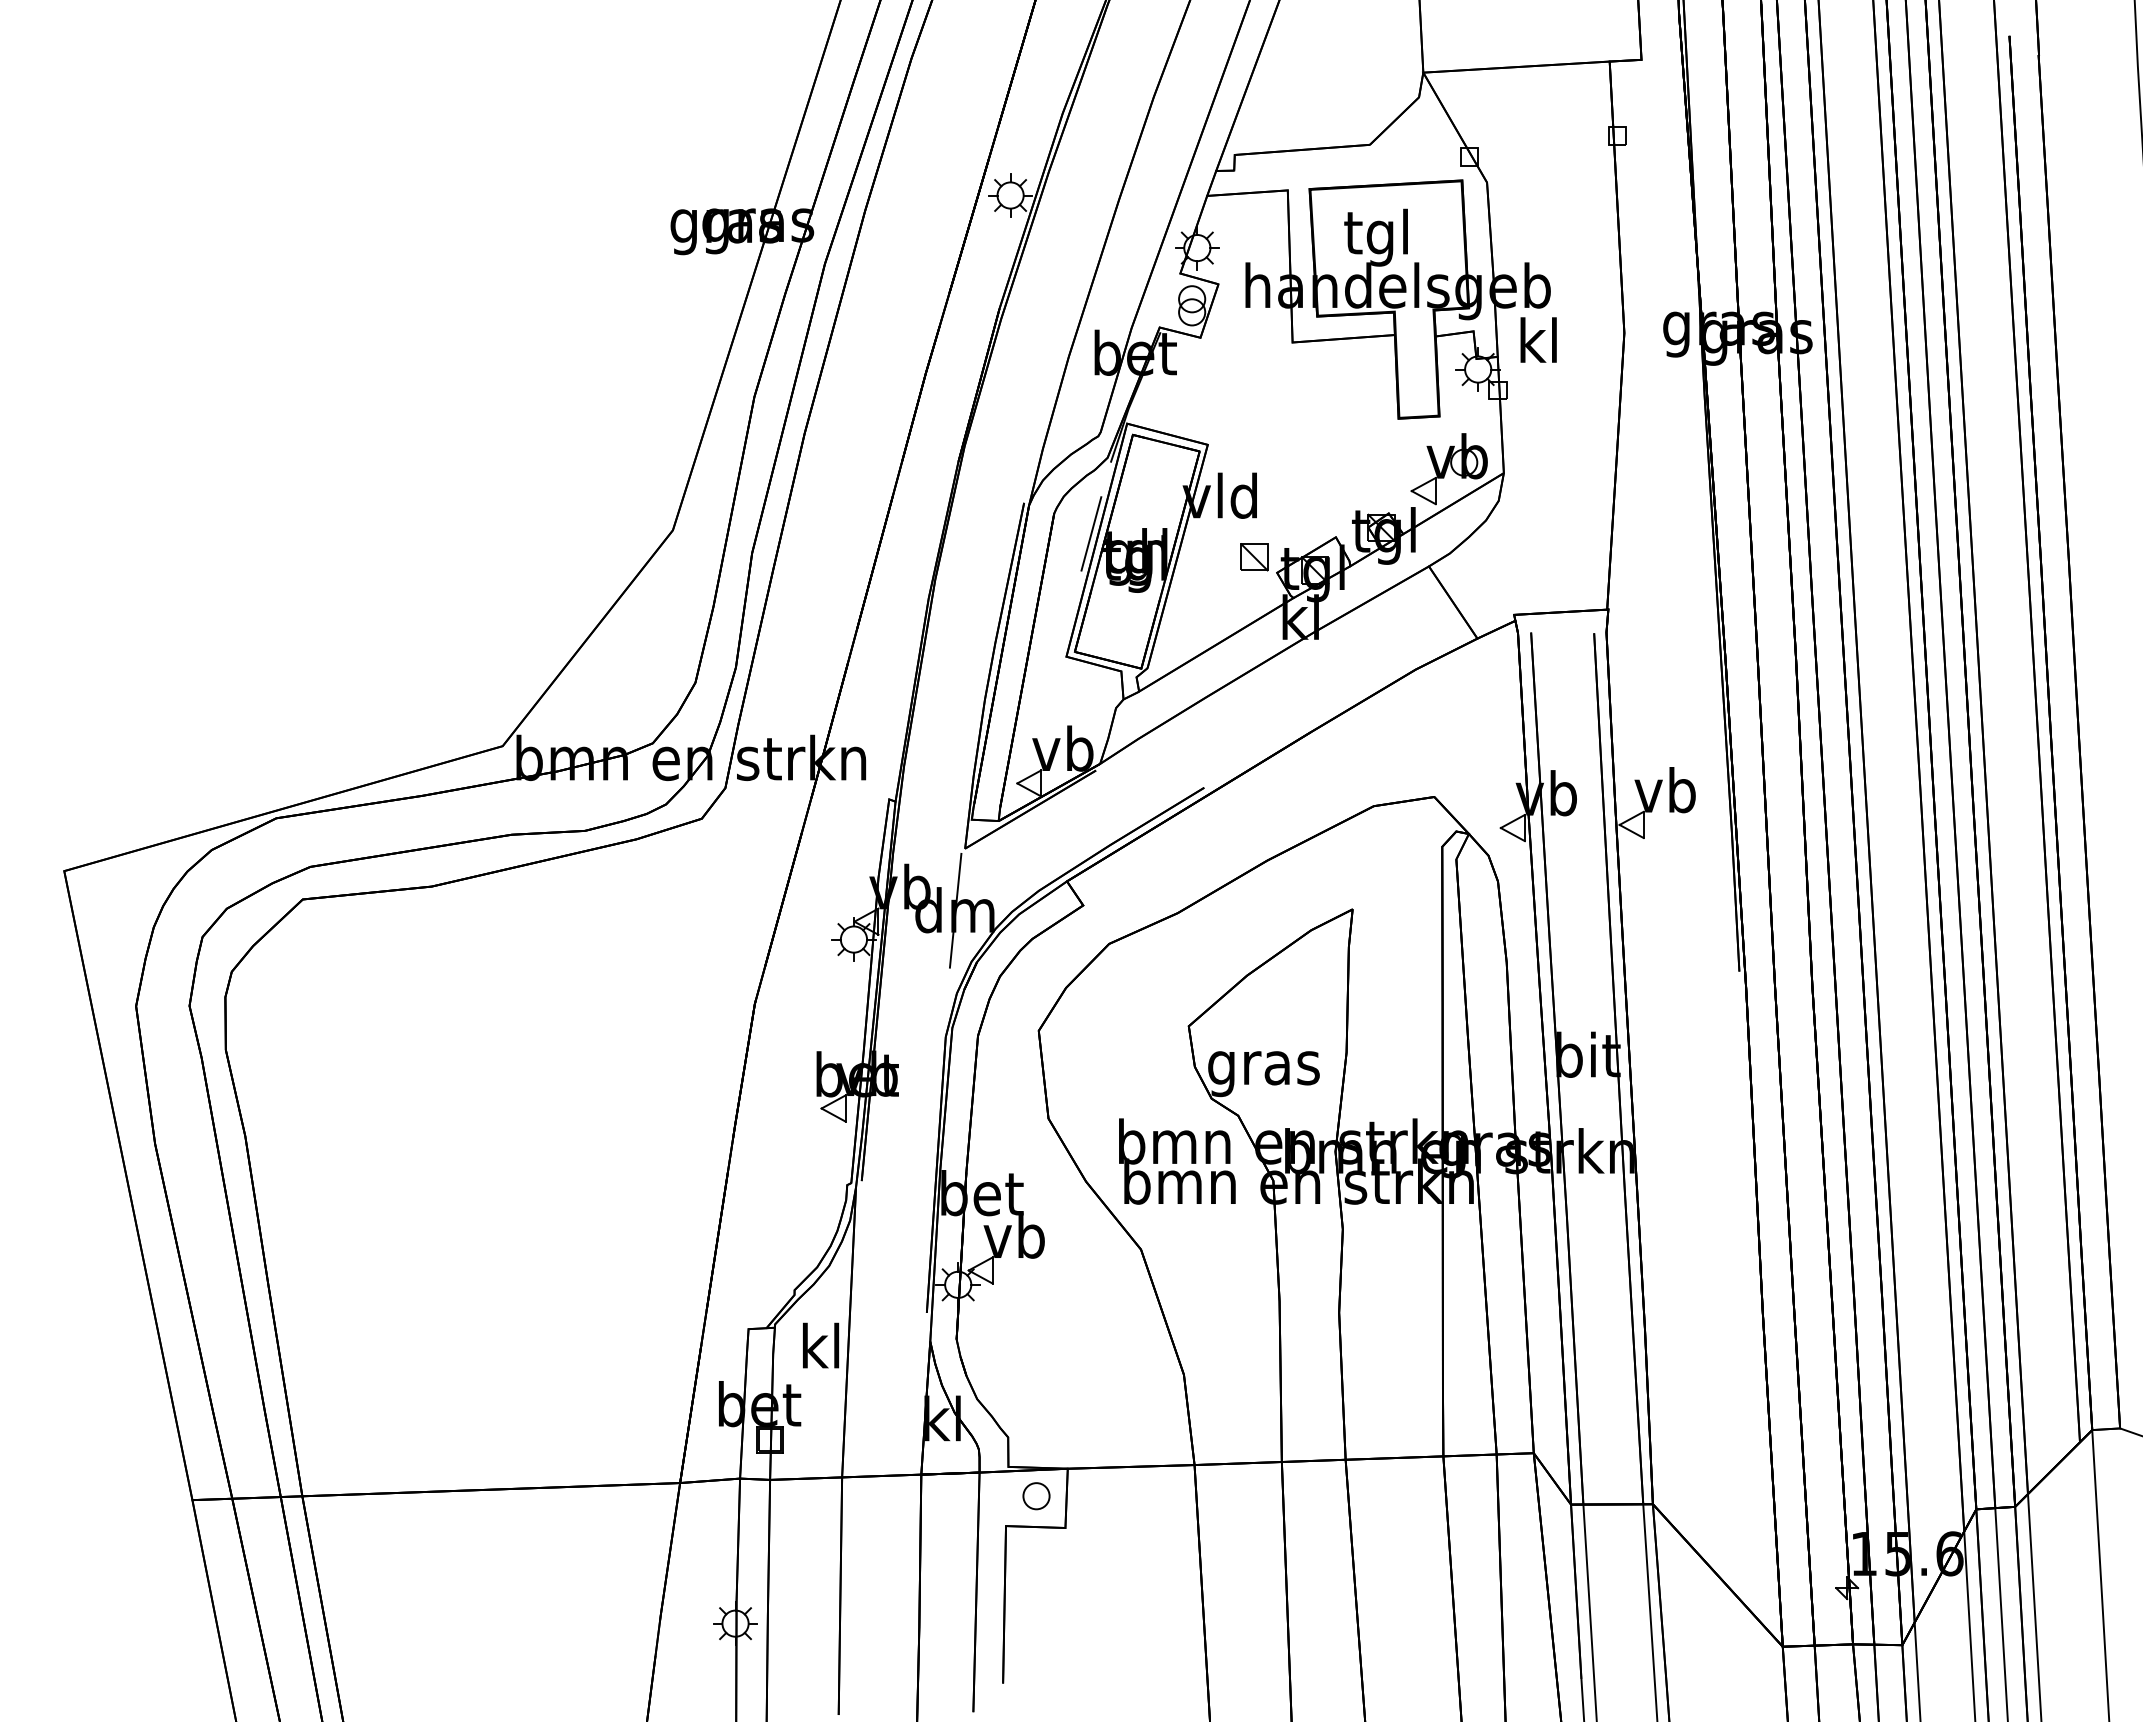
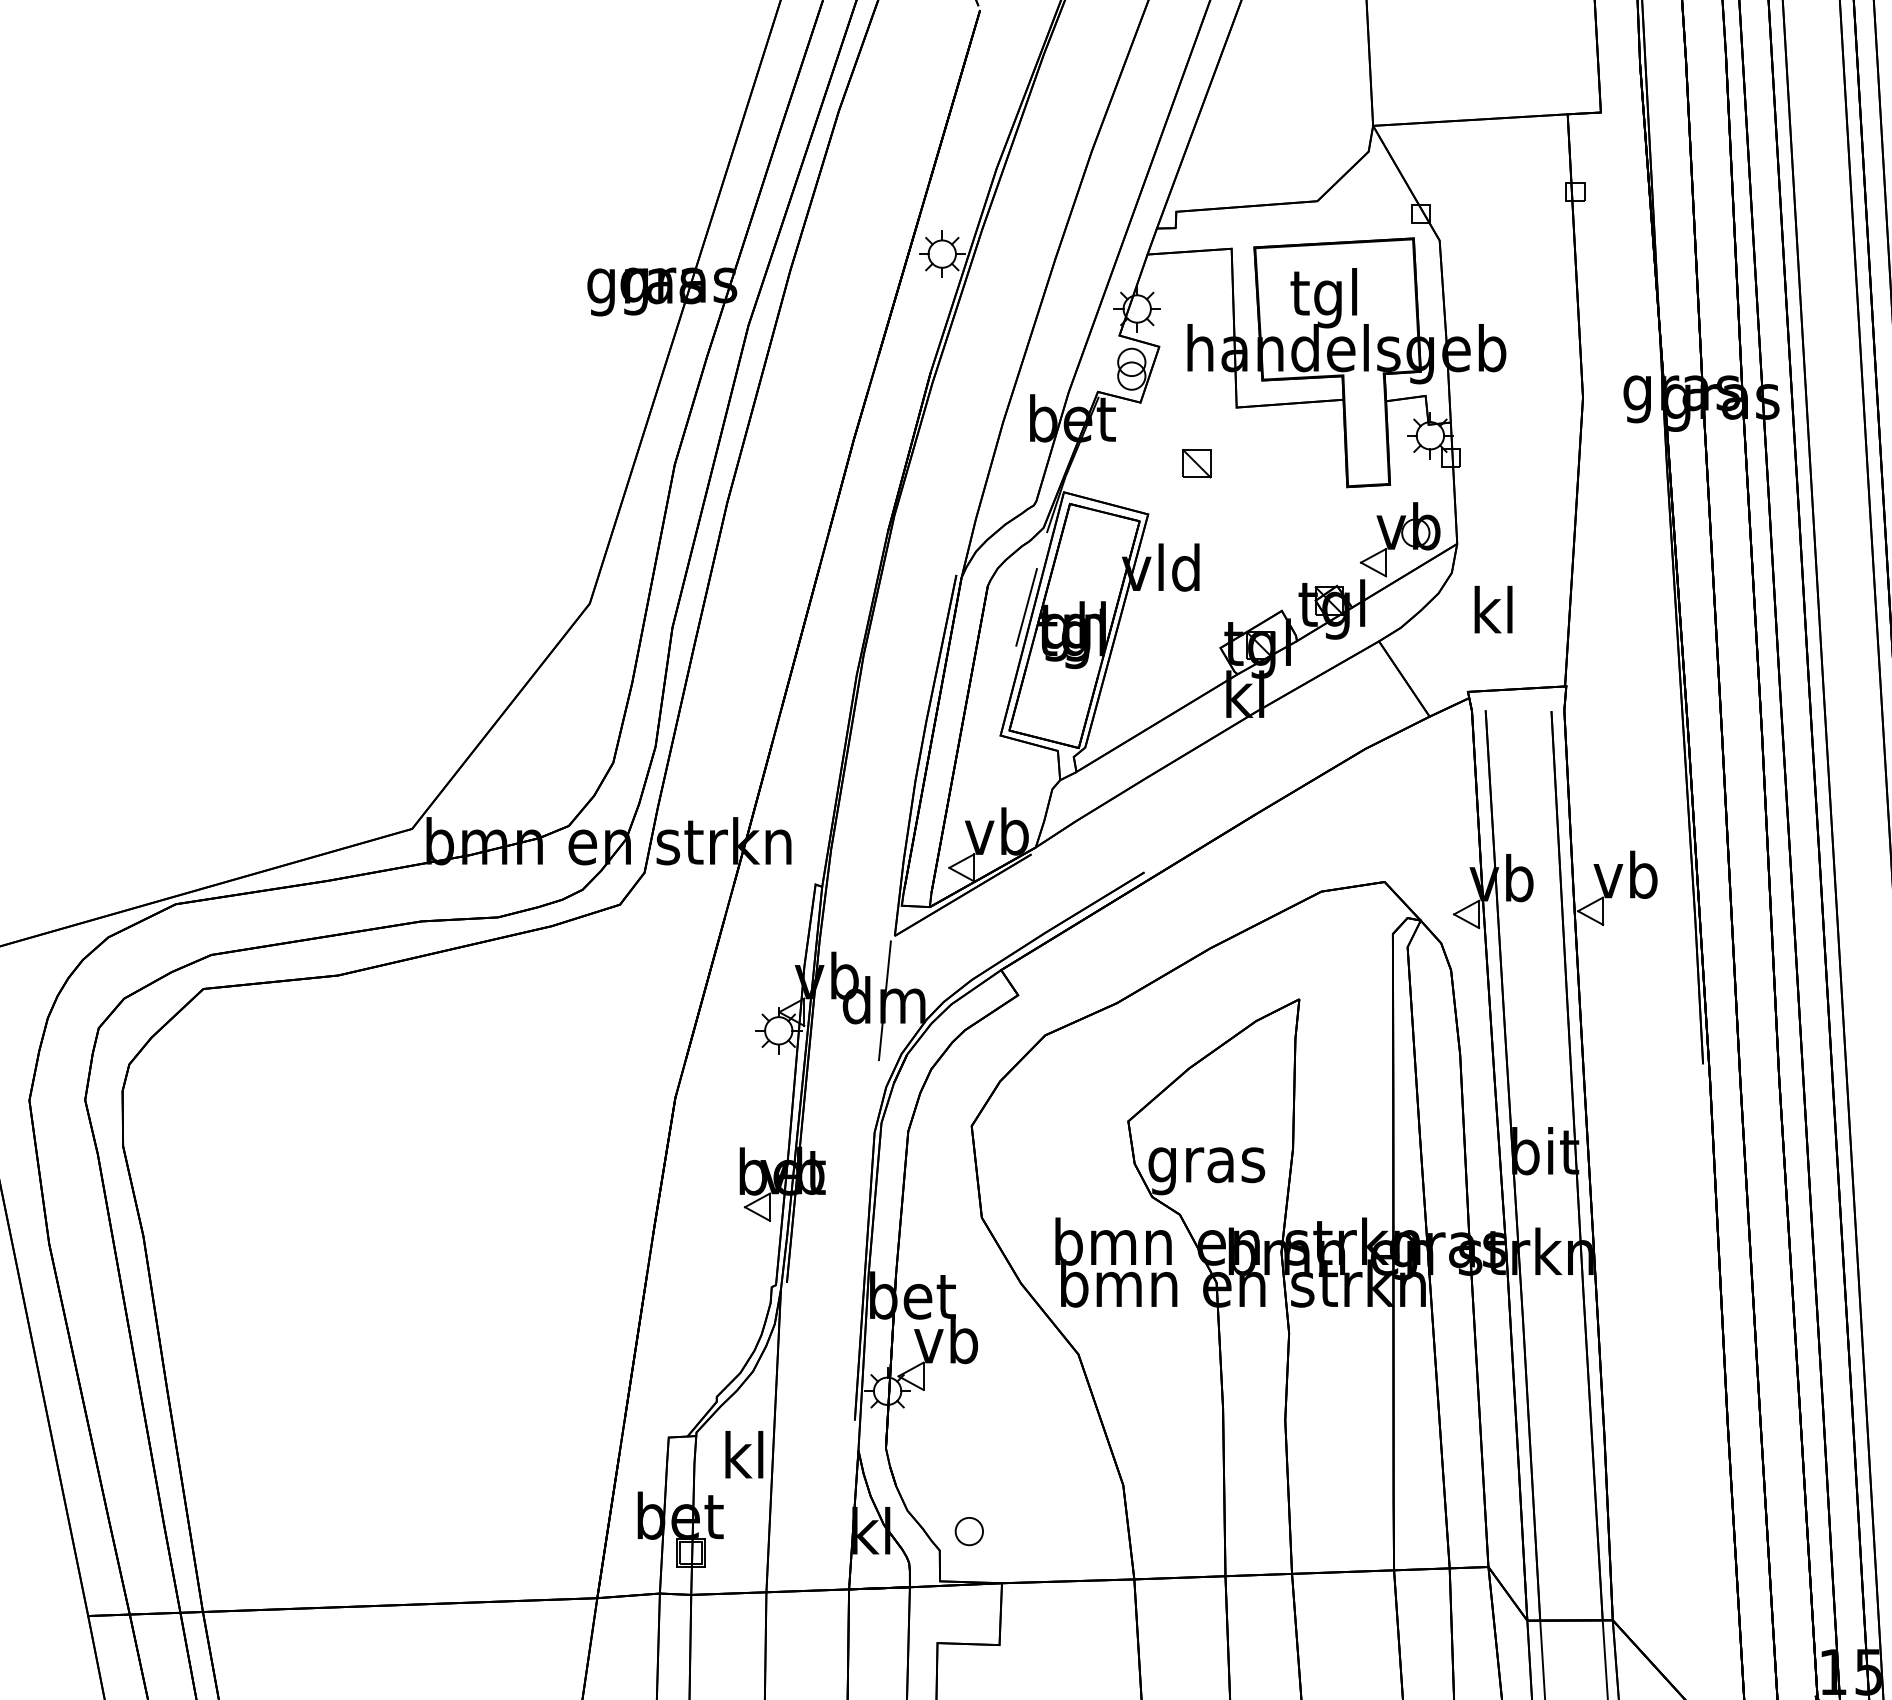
text: (1538, 339) -> (1493, 609), moved
part: (1254, 557) -> (1196, 463), moved
part: (1036, 1496) -> (969, 1531), moved

